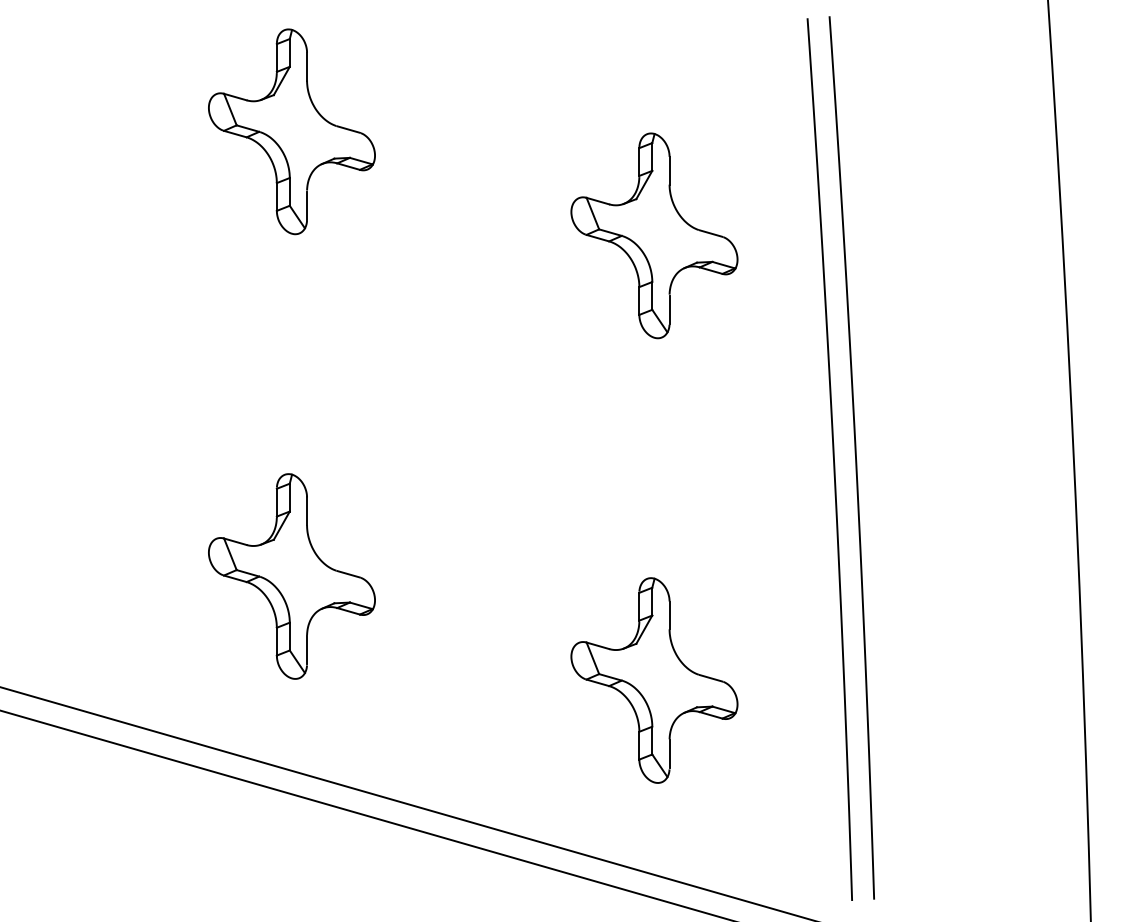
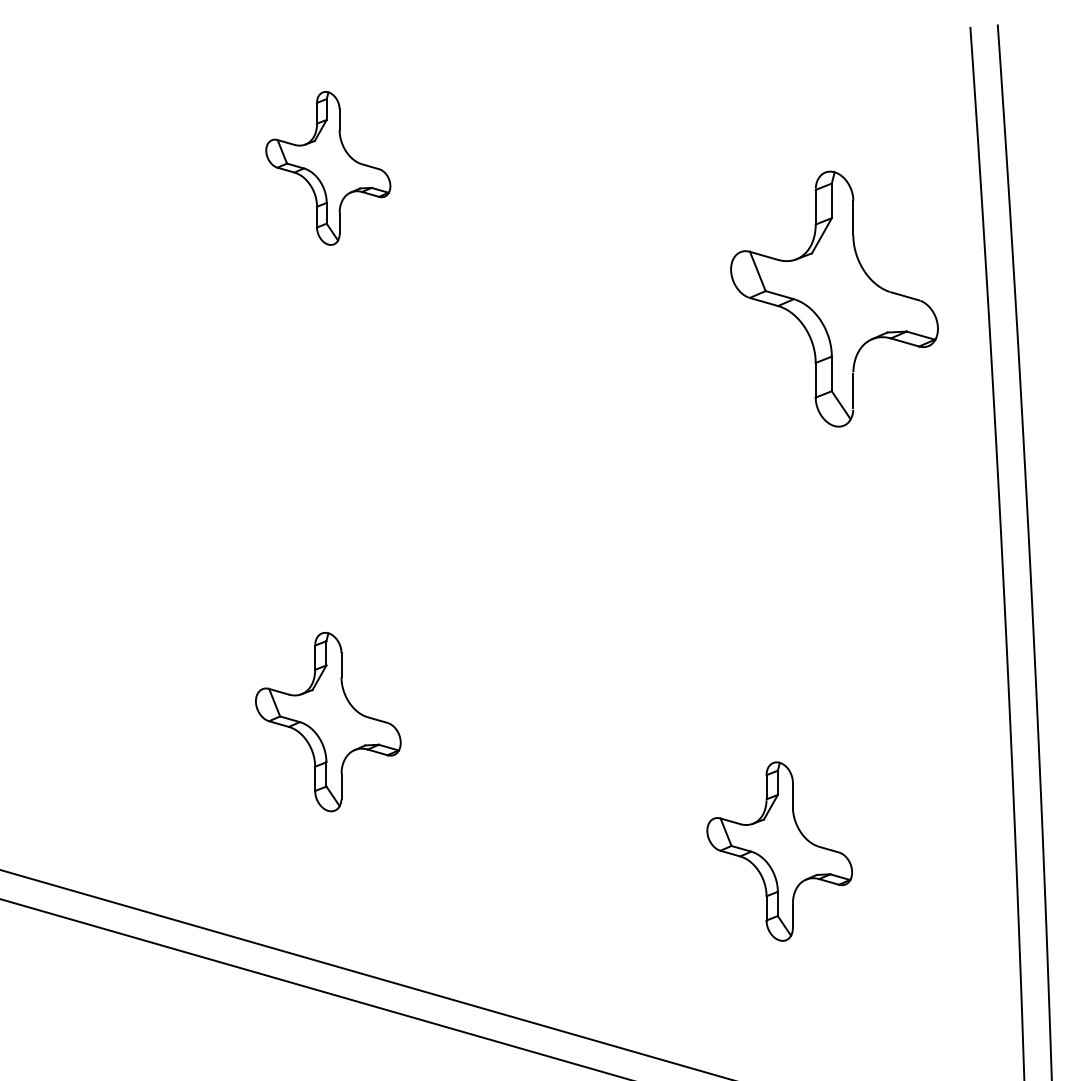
part: (291, 131) -> (327, 167), size x0.6
part: (654, 235) -> (834, 298), moved
part: (291, 576) -> (327, 722), size x0.7
part: (654, 680) -> (779, 851), size x0.7

